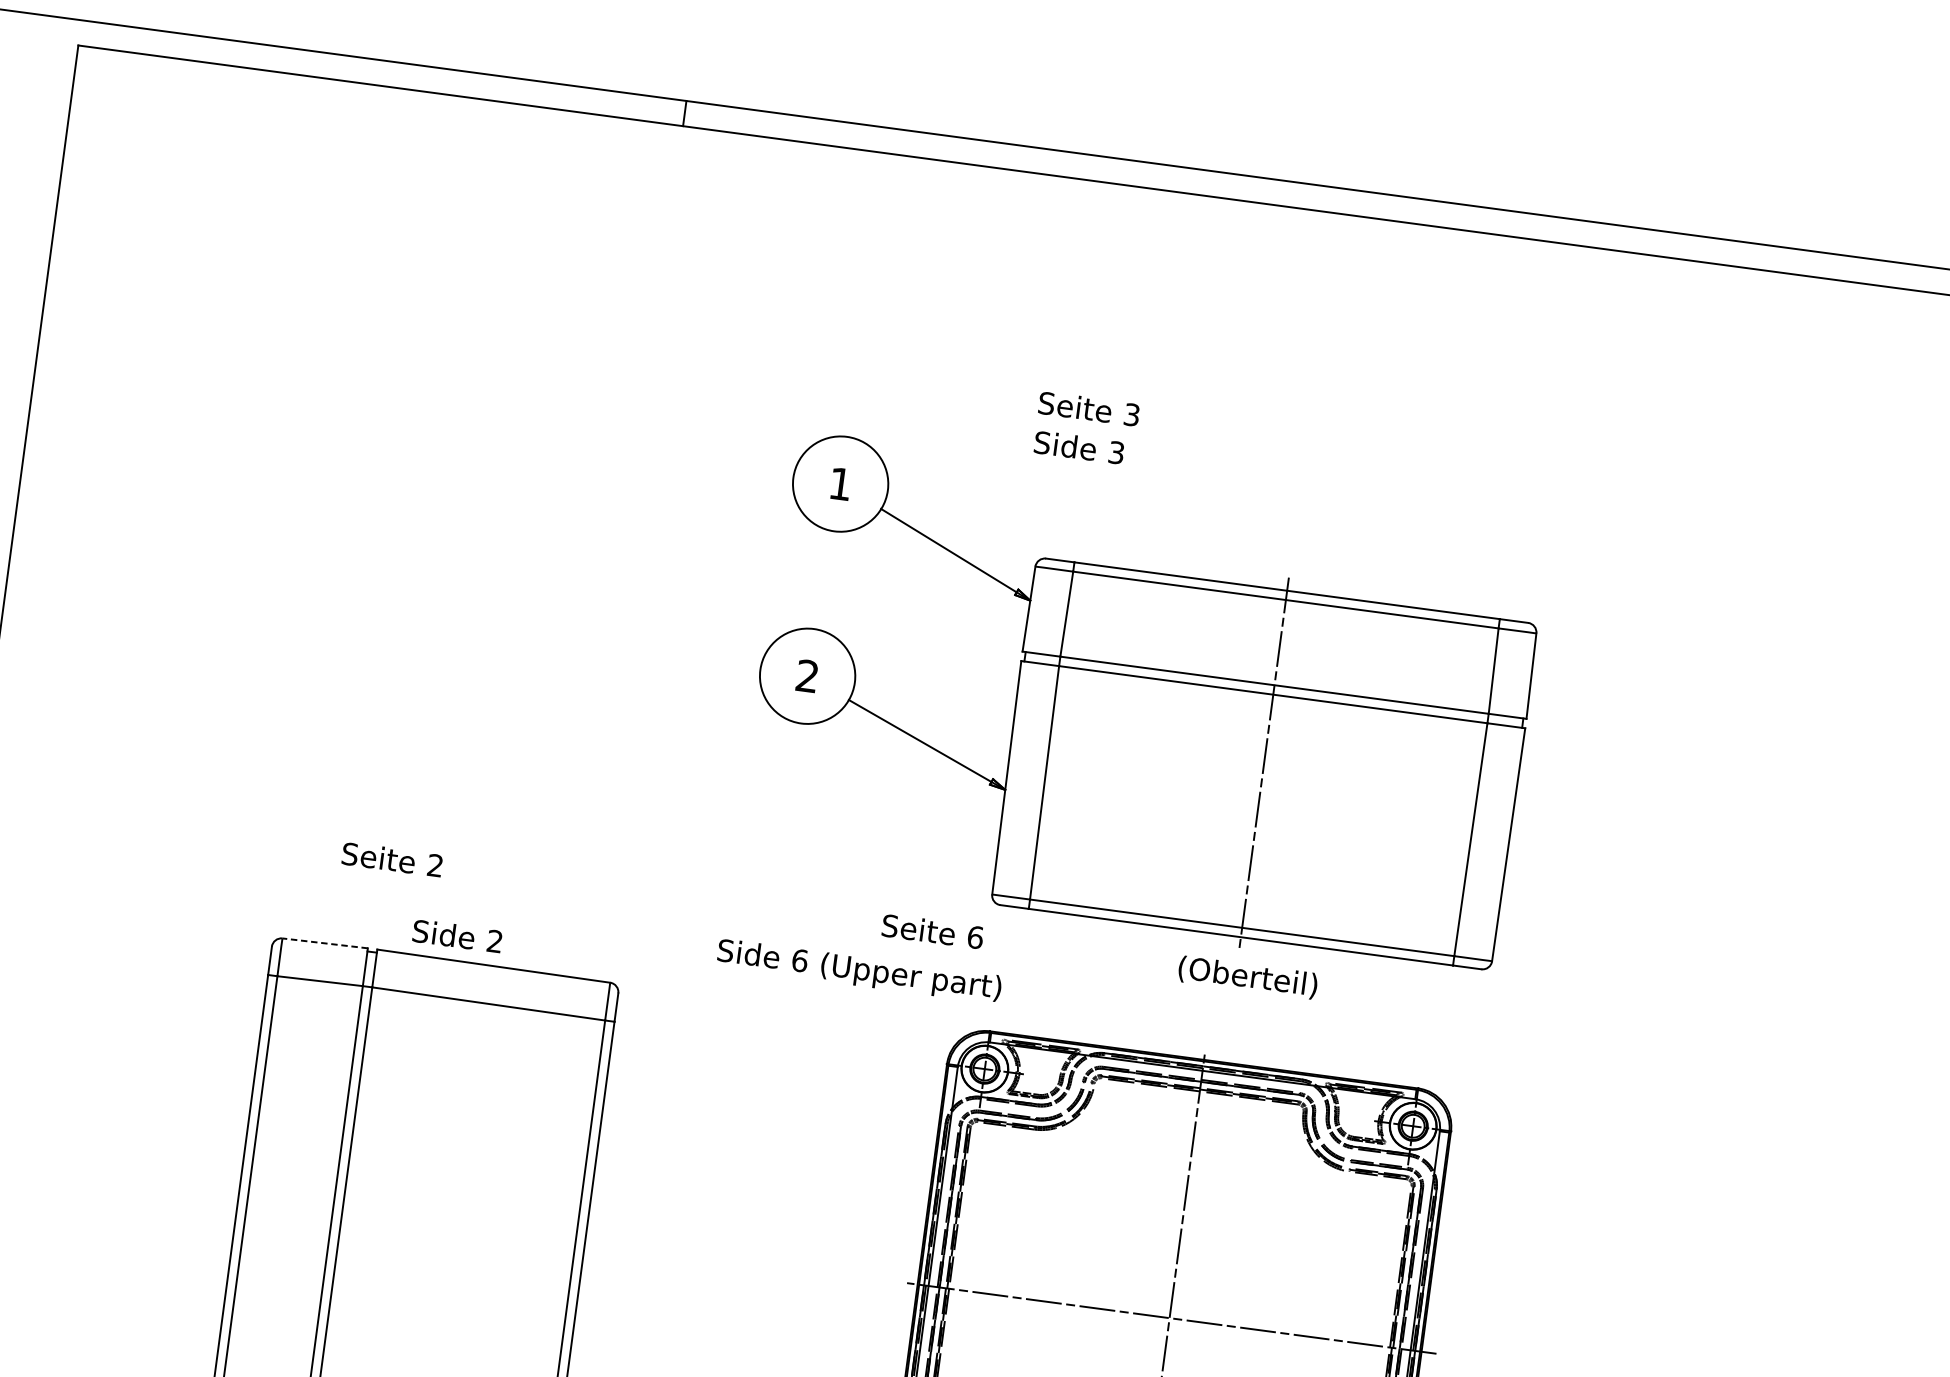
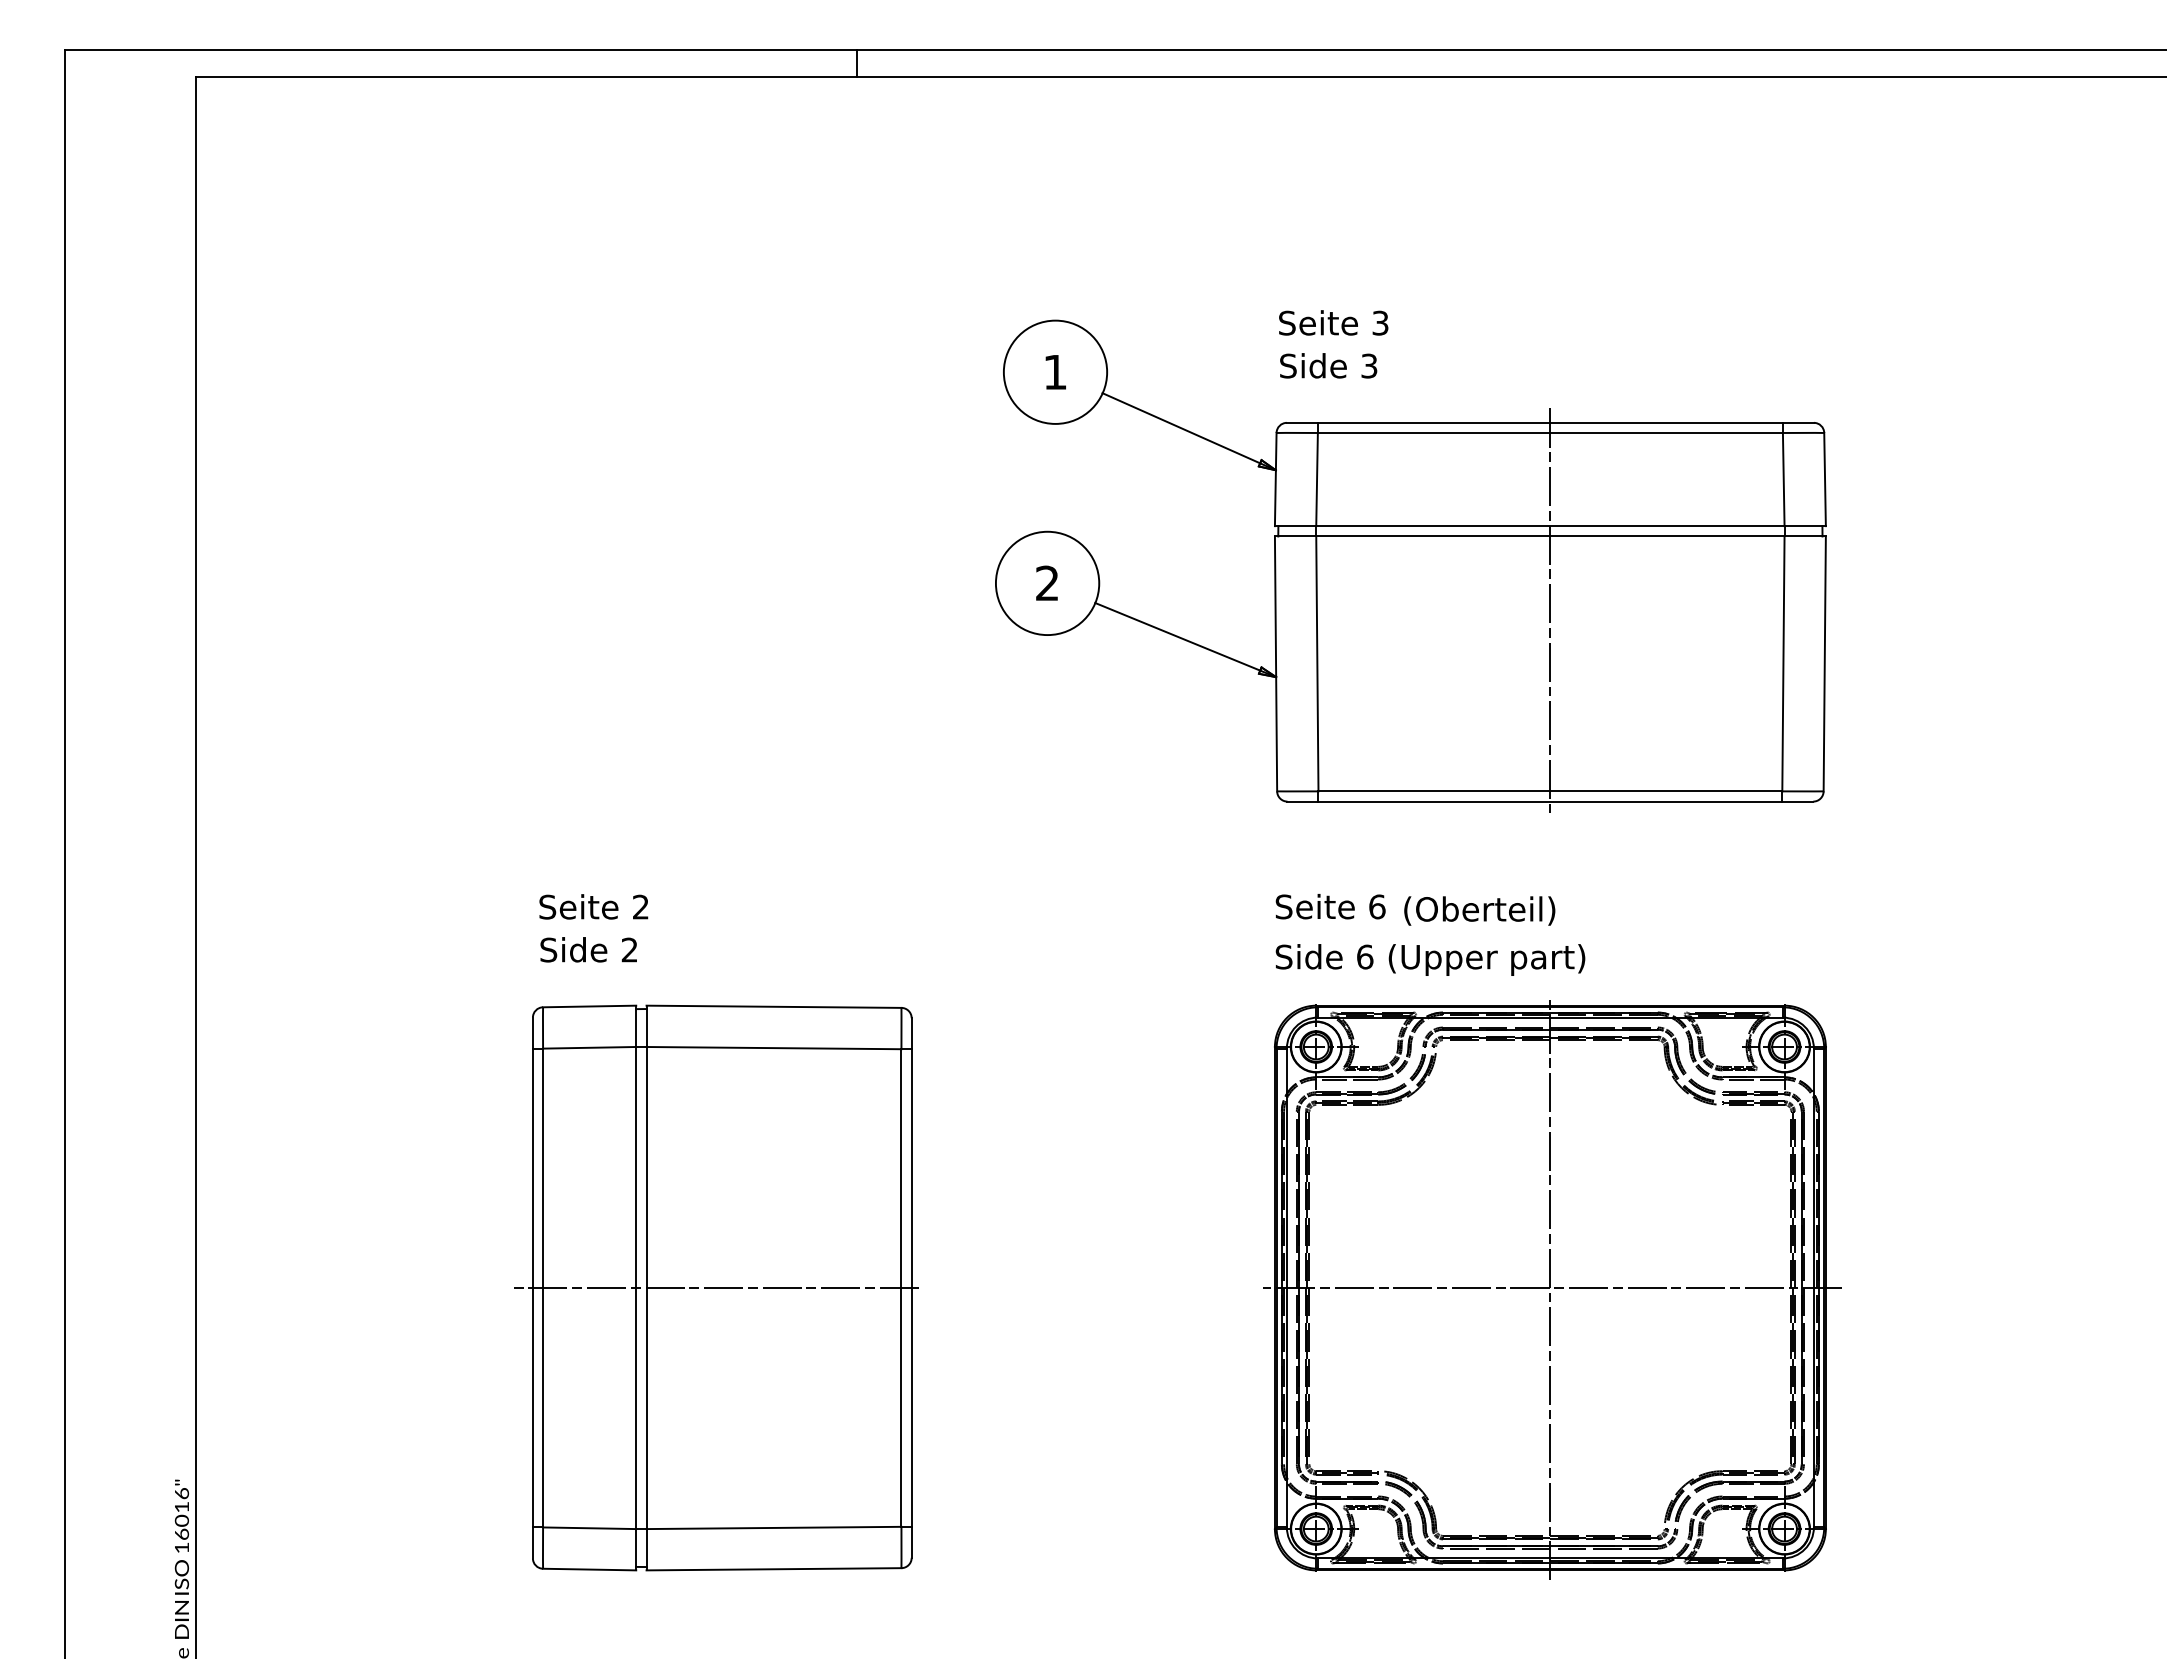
part: (1141, 704) -> (1410, 565), moved
text: (392, 859) -> (593, 906), moved
text: (932, 931) -> (1330, 906), moved
text: (457, 935) -> (588, 949), moved
line: (325, 943) -> (589, 1006), dashed -> solid
text: (859, 970) -> (1430, 959), moved
text: (1247, 977) -> (1479, 910), moved
line: (405, 1216) -> (715, 1288), added

